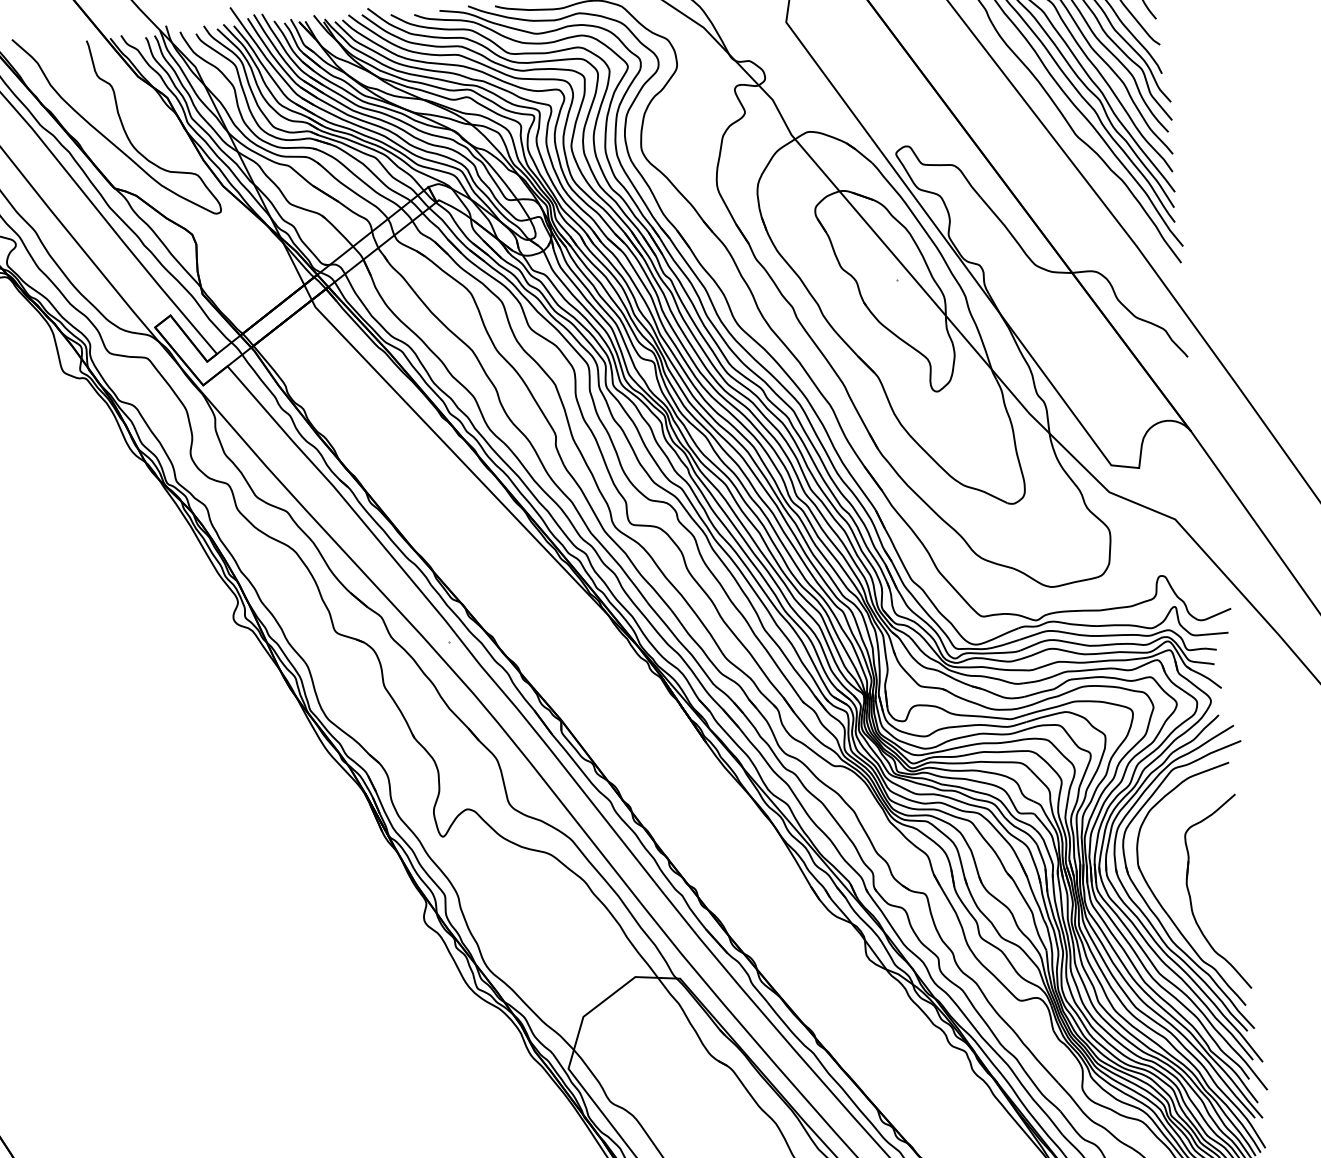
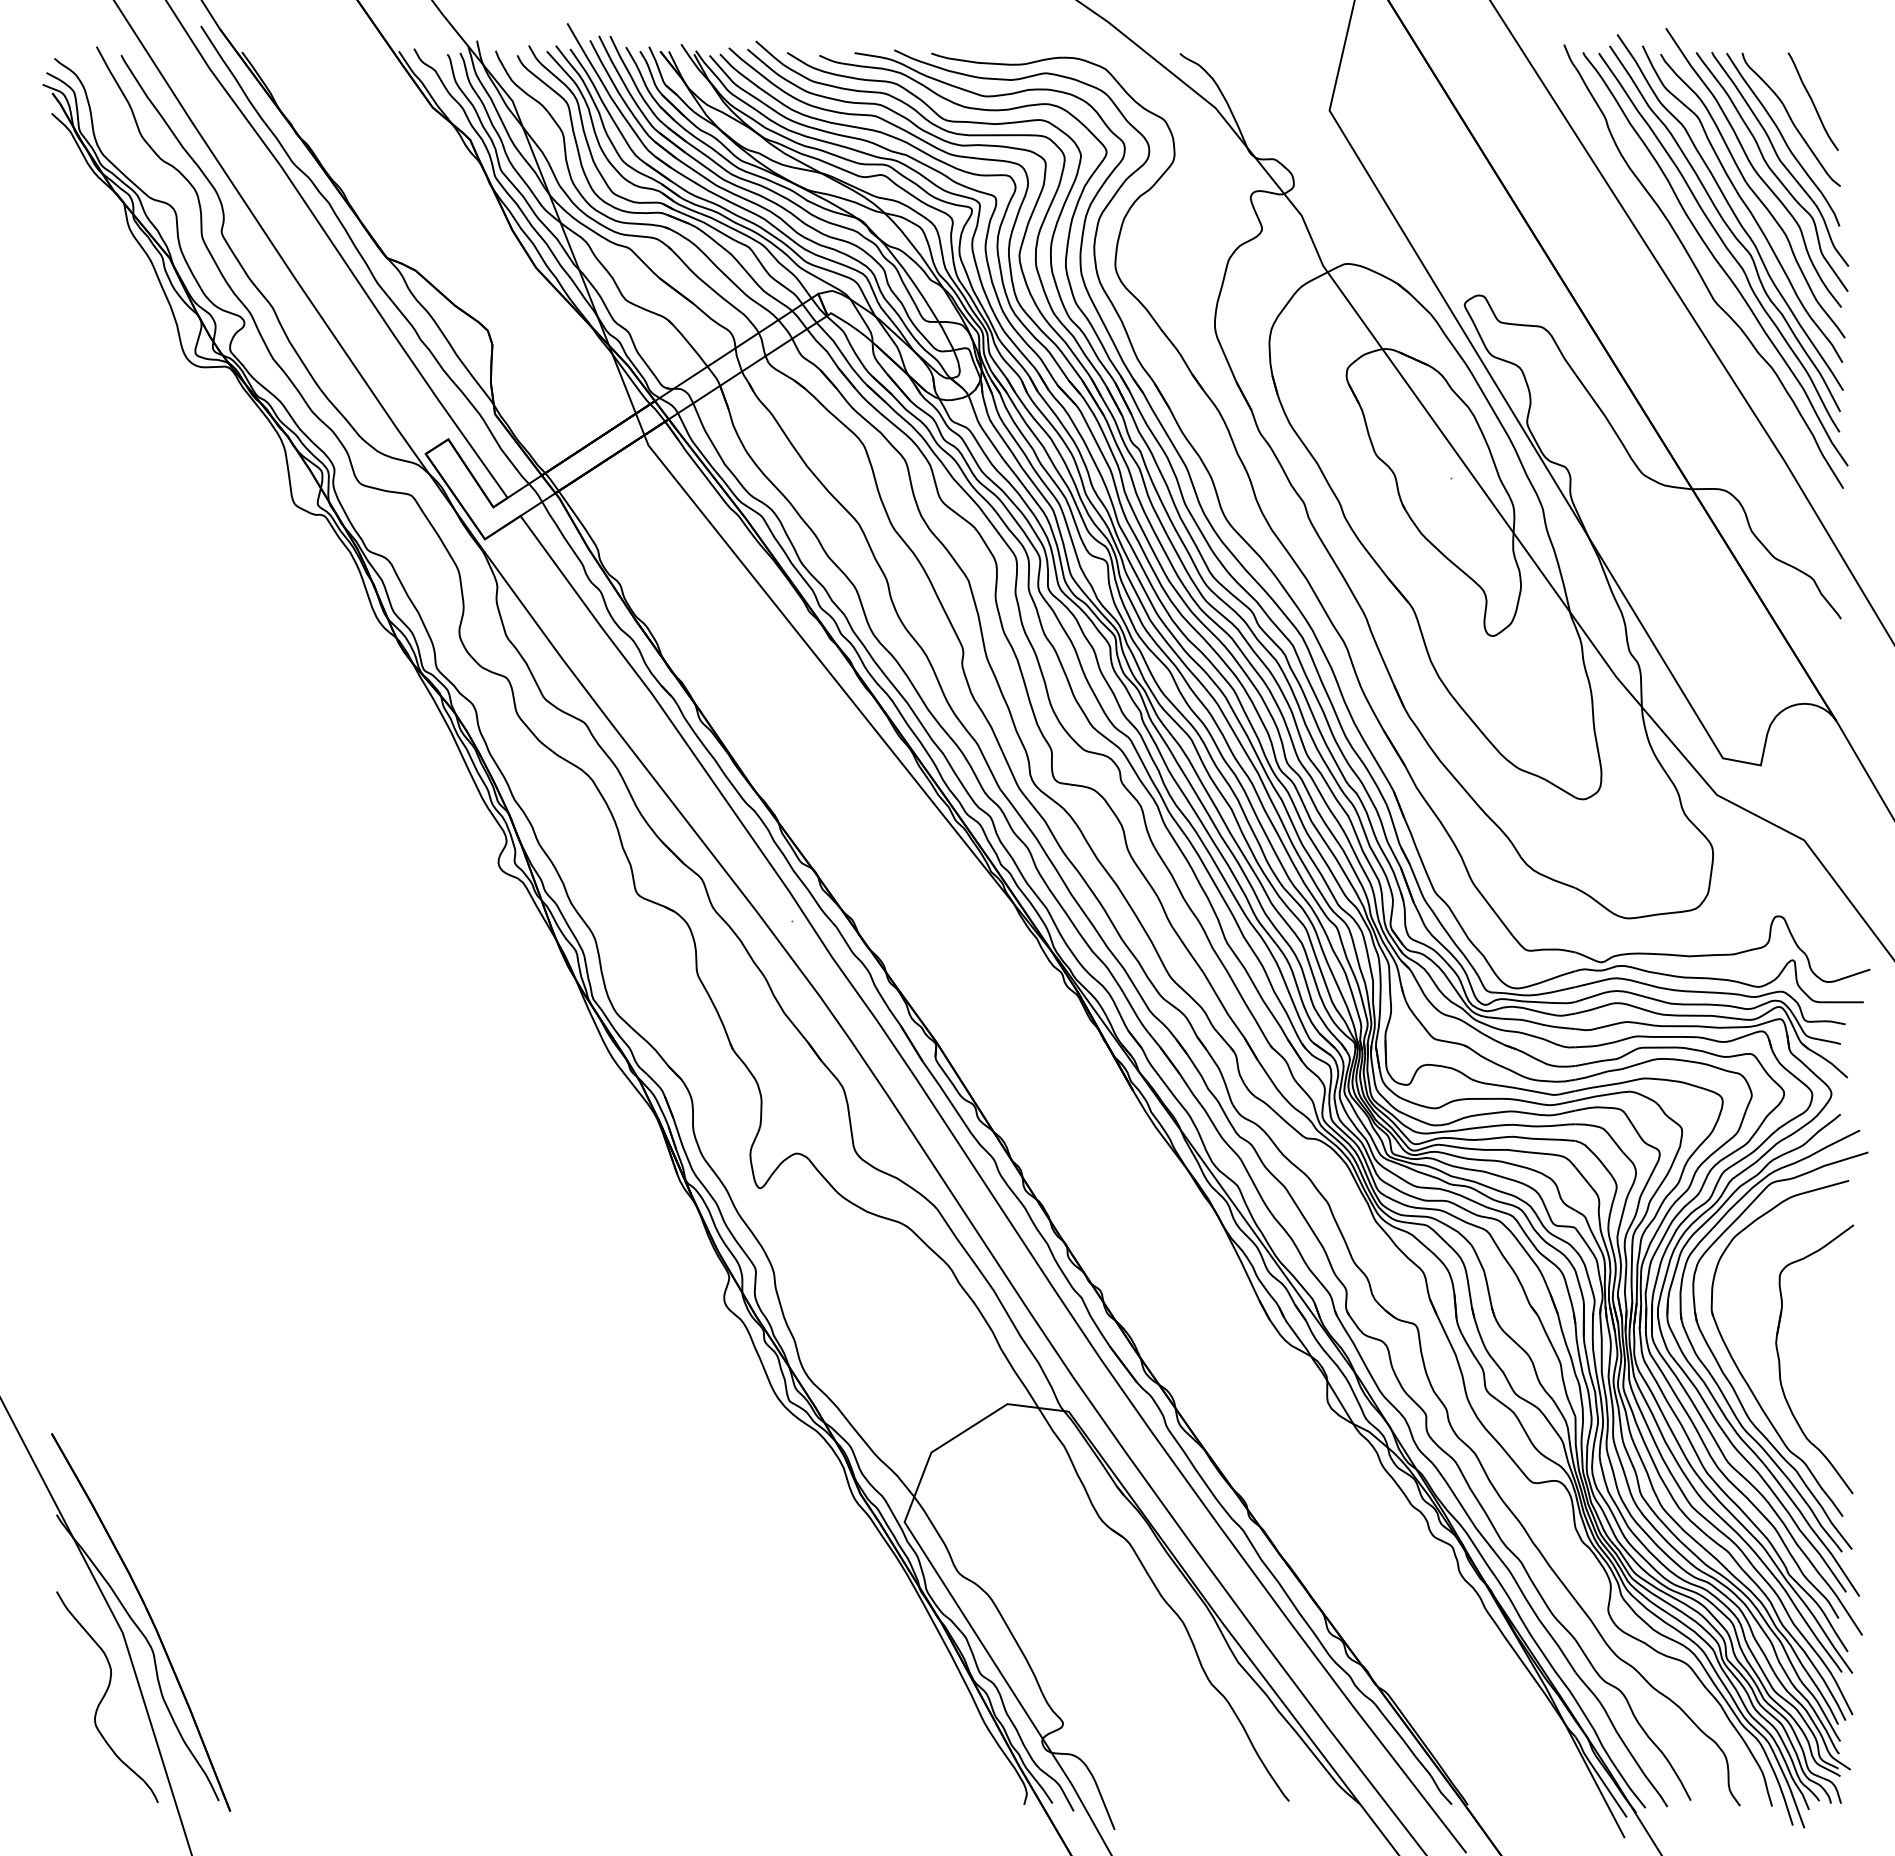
curve: (121, 124) -> (403, 170), removed

